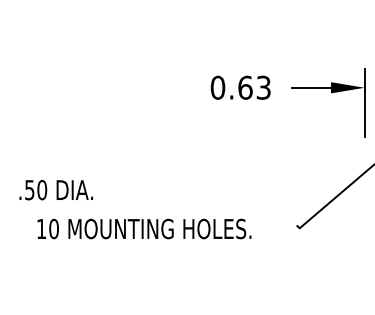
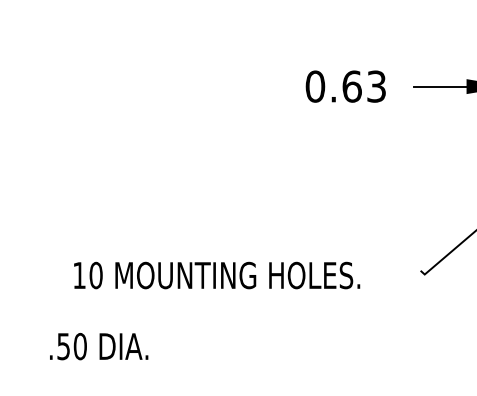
text: (55, 190) -> (98, 347), moved

